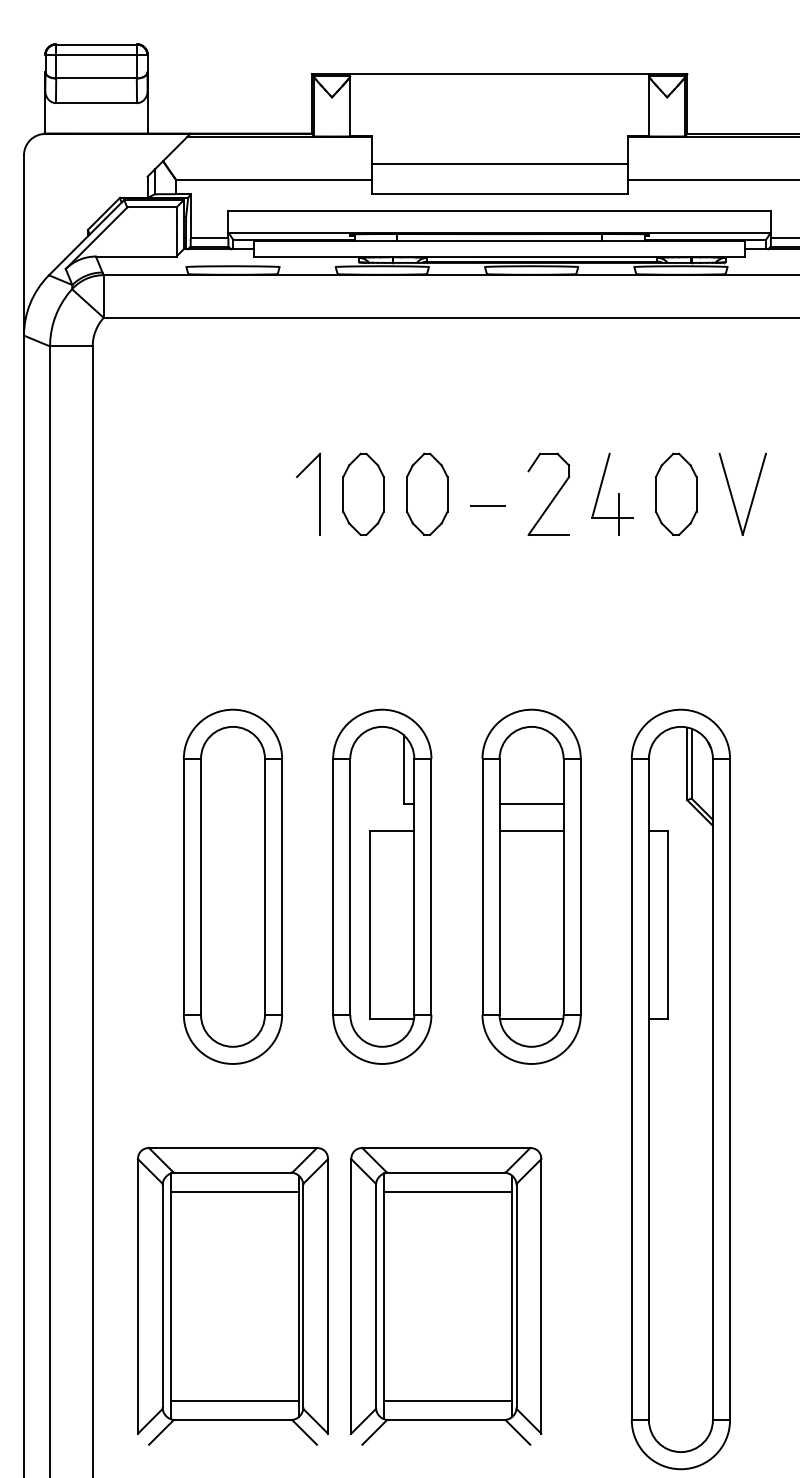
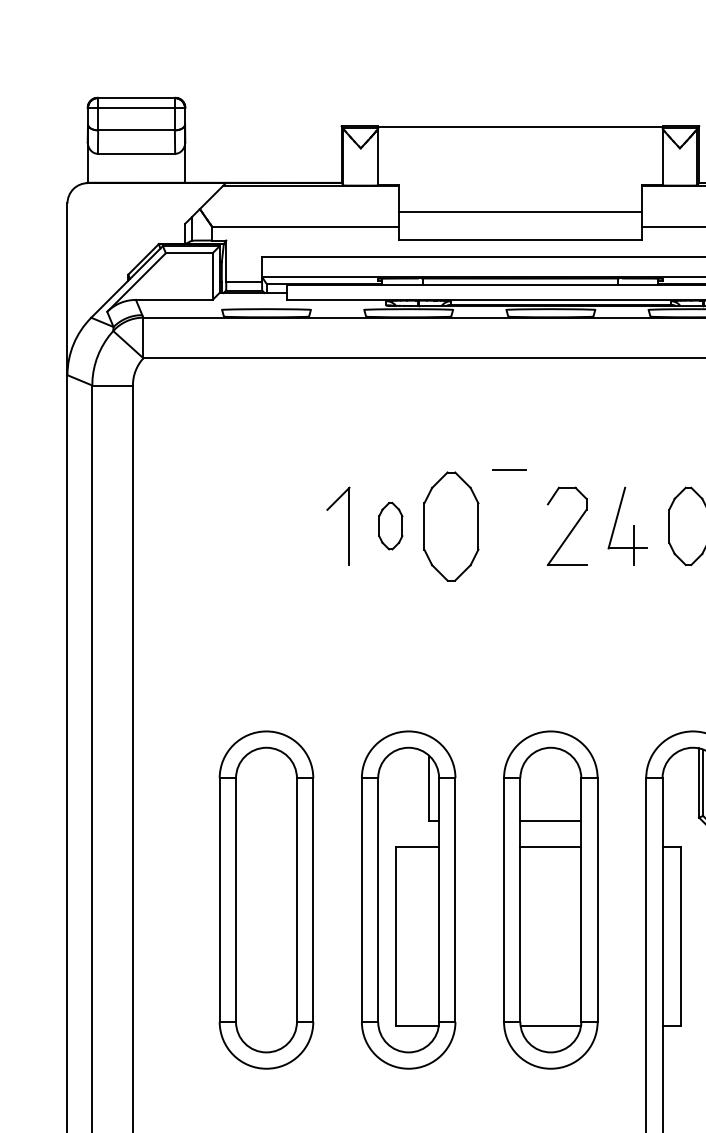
part: (363, 493) -> (390, 525), size x0.6
part: (427, 493) -> (451, 525), size x1.4
line: (487, 505) -> (508, 469), moved

